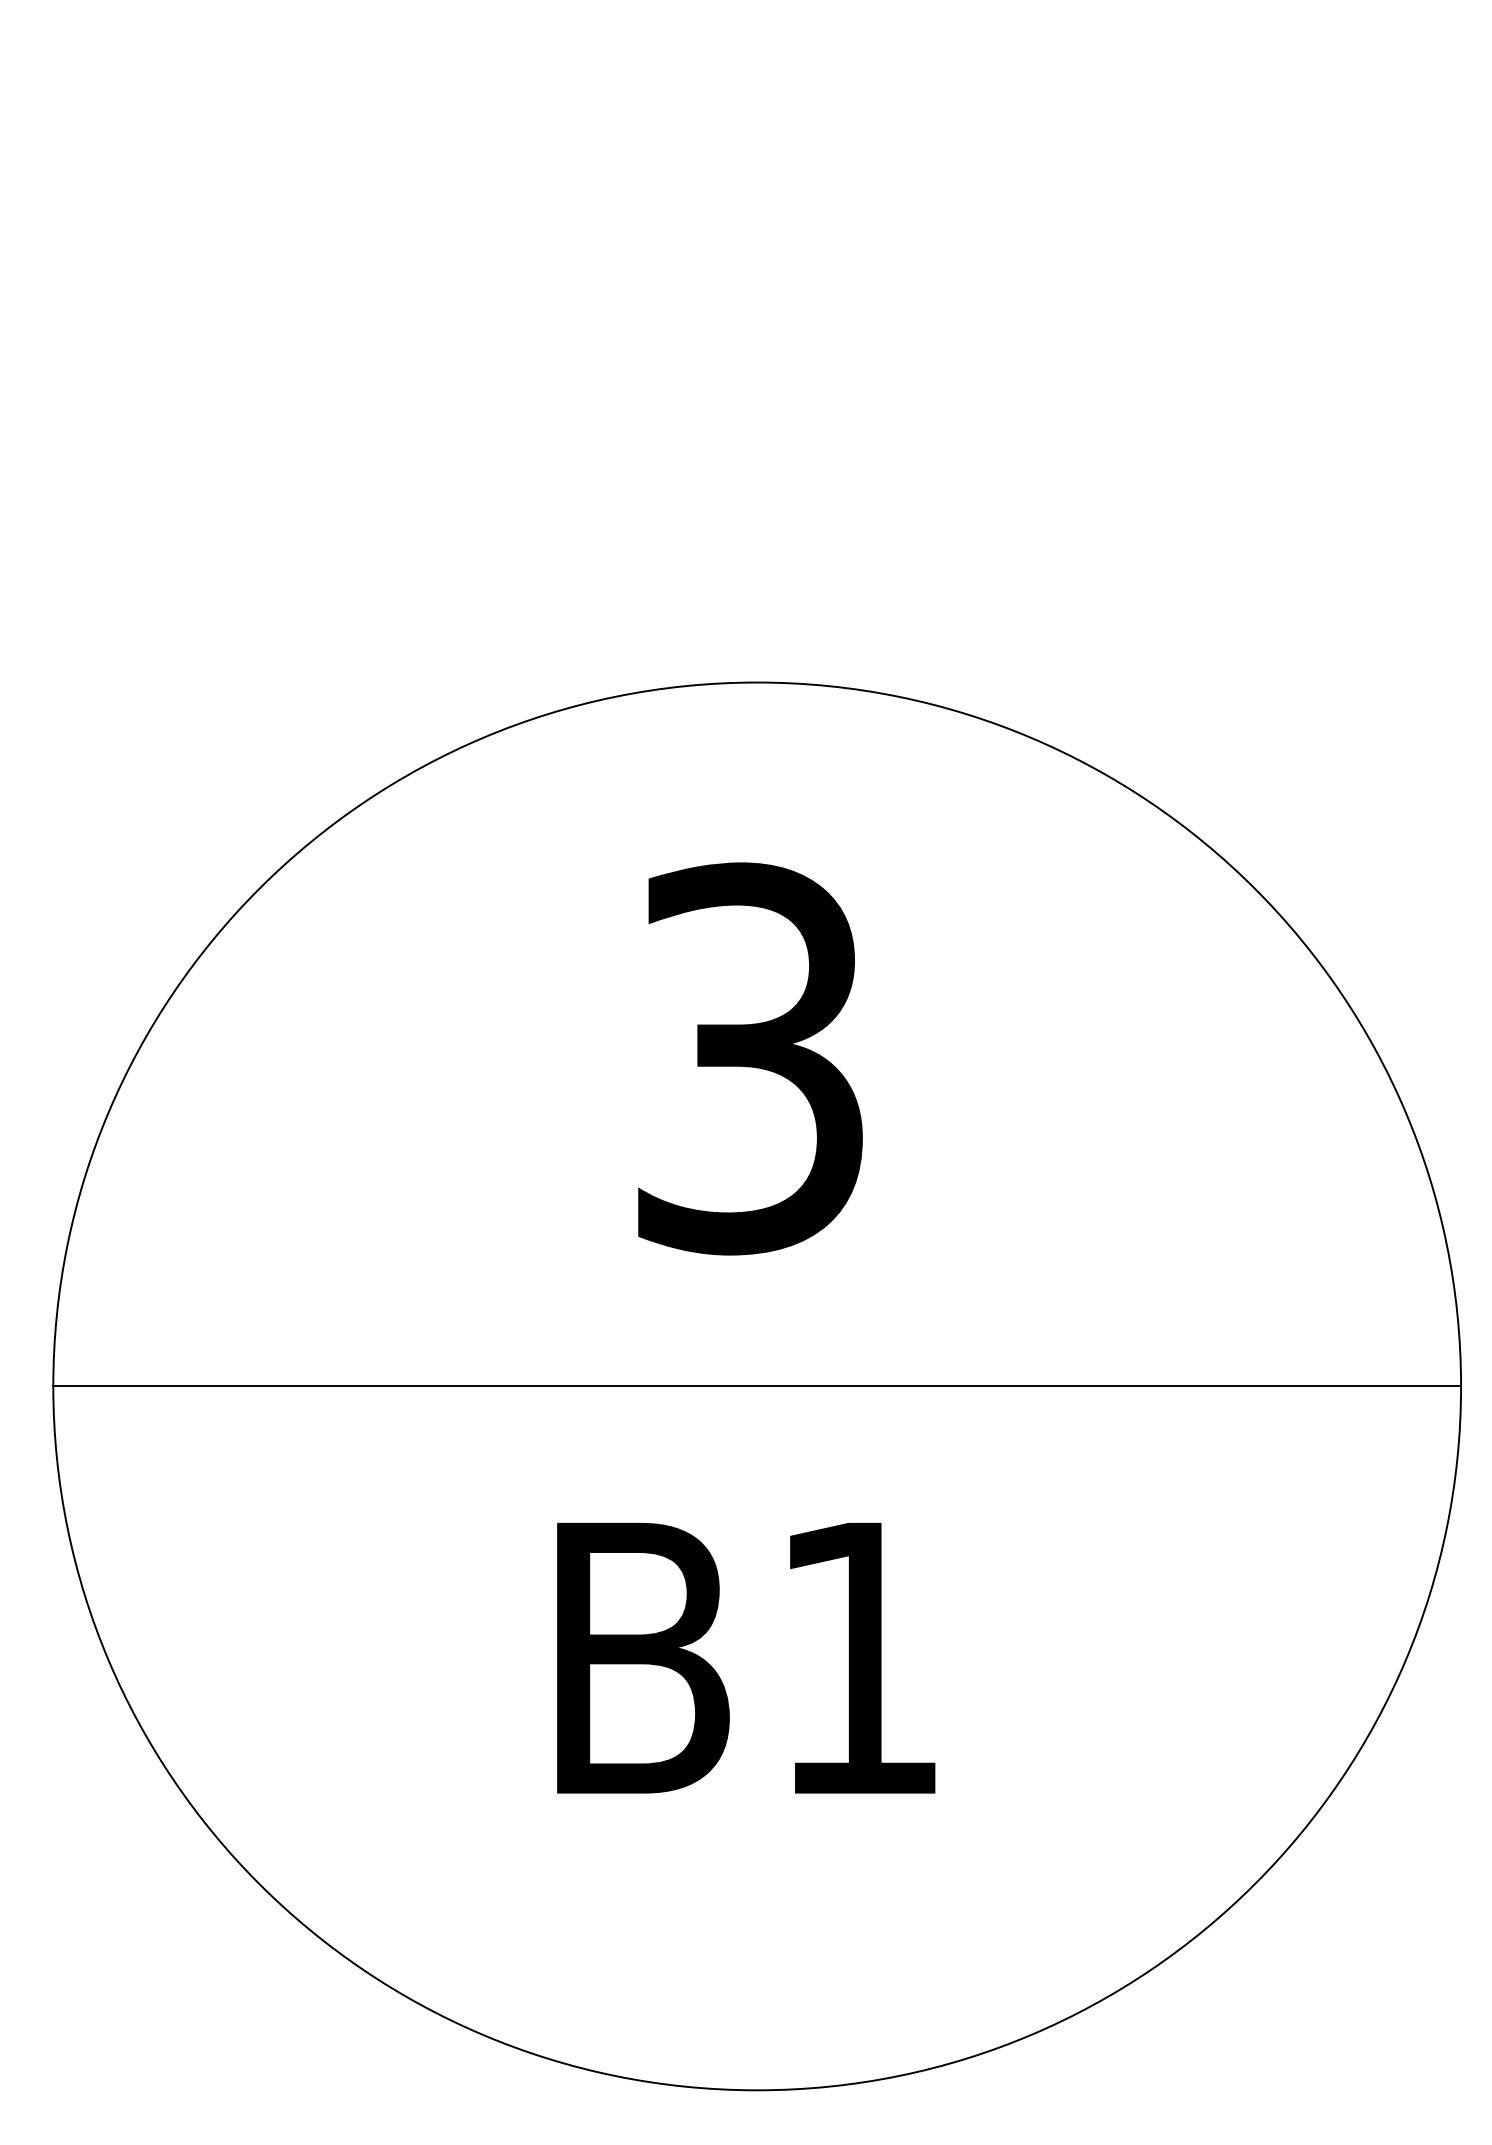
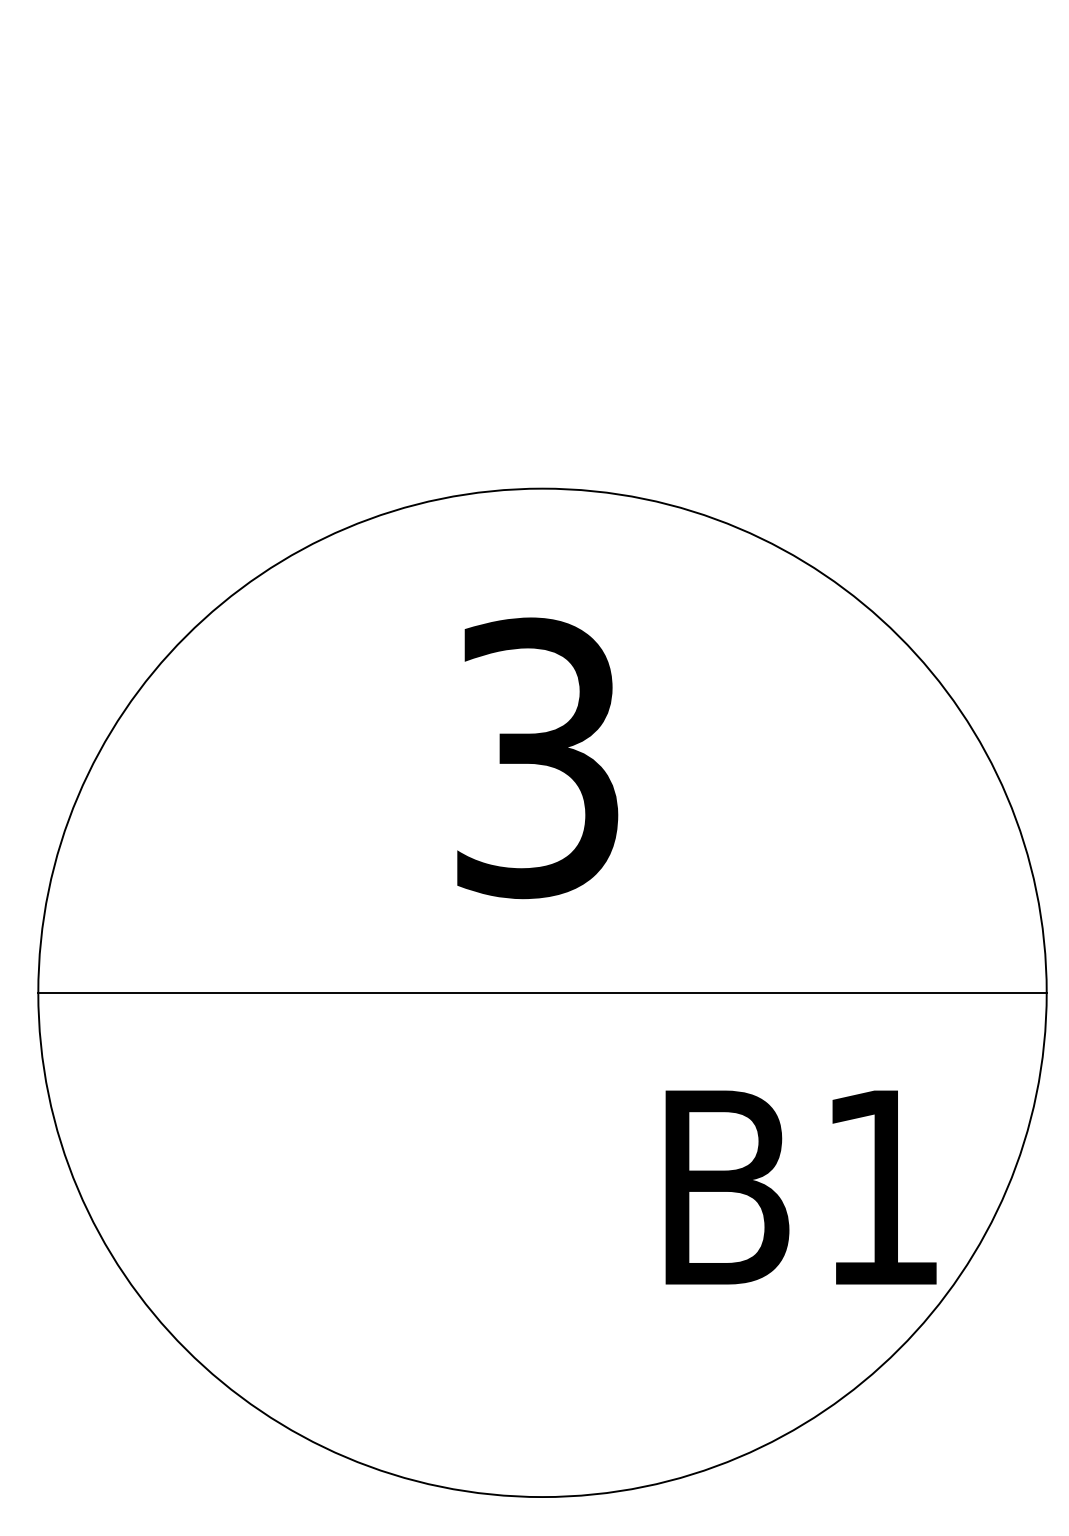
text: (746, 1657) -> (801, 1187), moved

